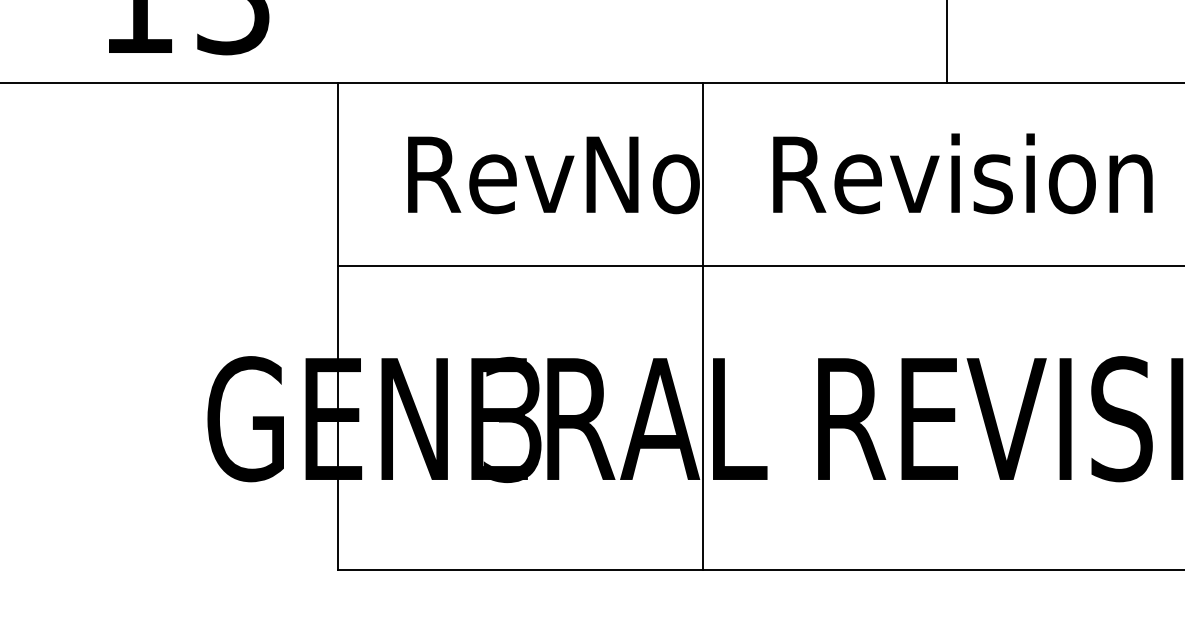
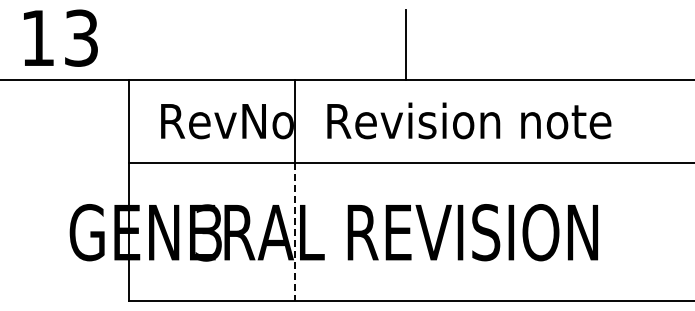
line: (703, 418) -> (295, 232), solid -> dashed

